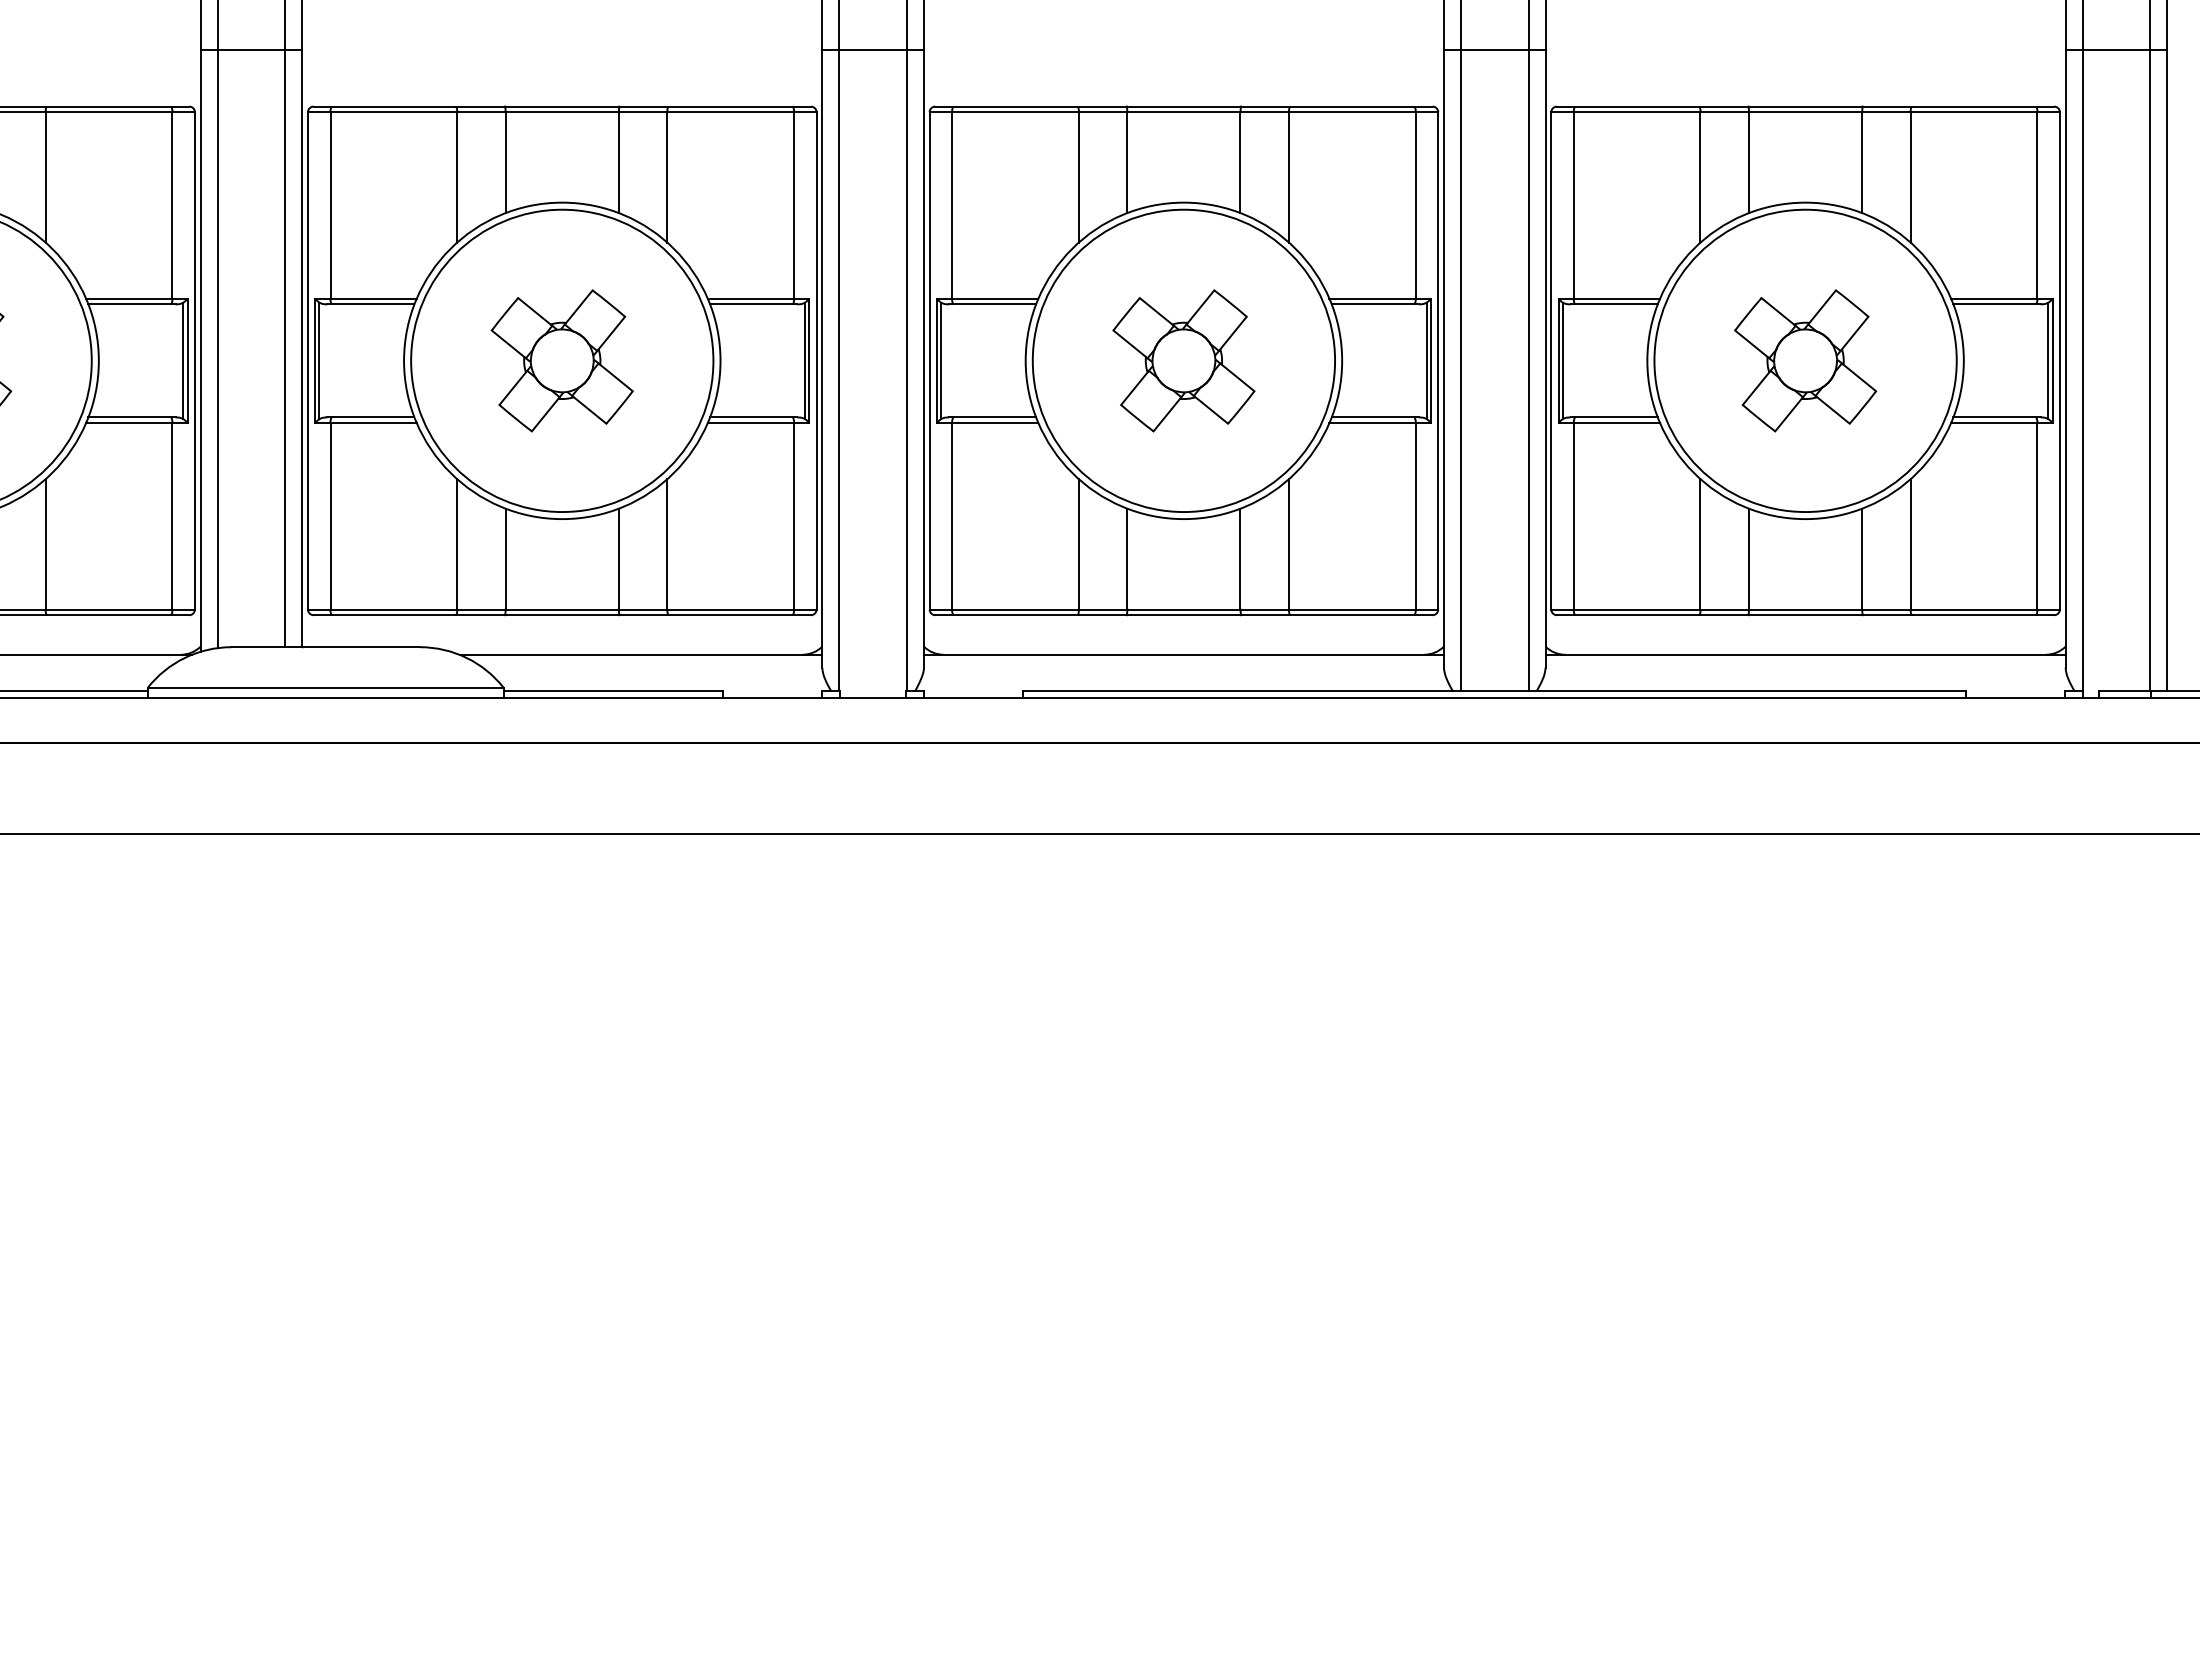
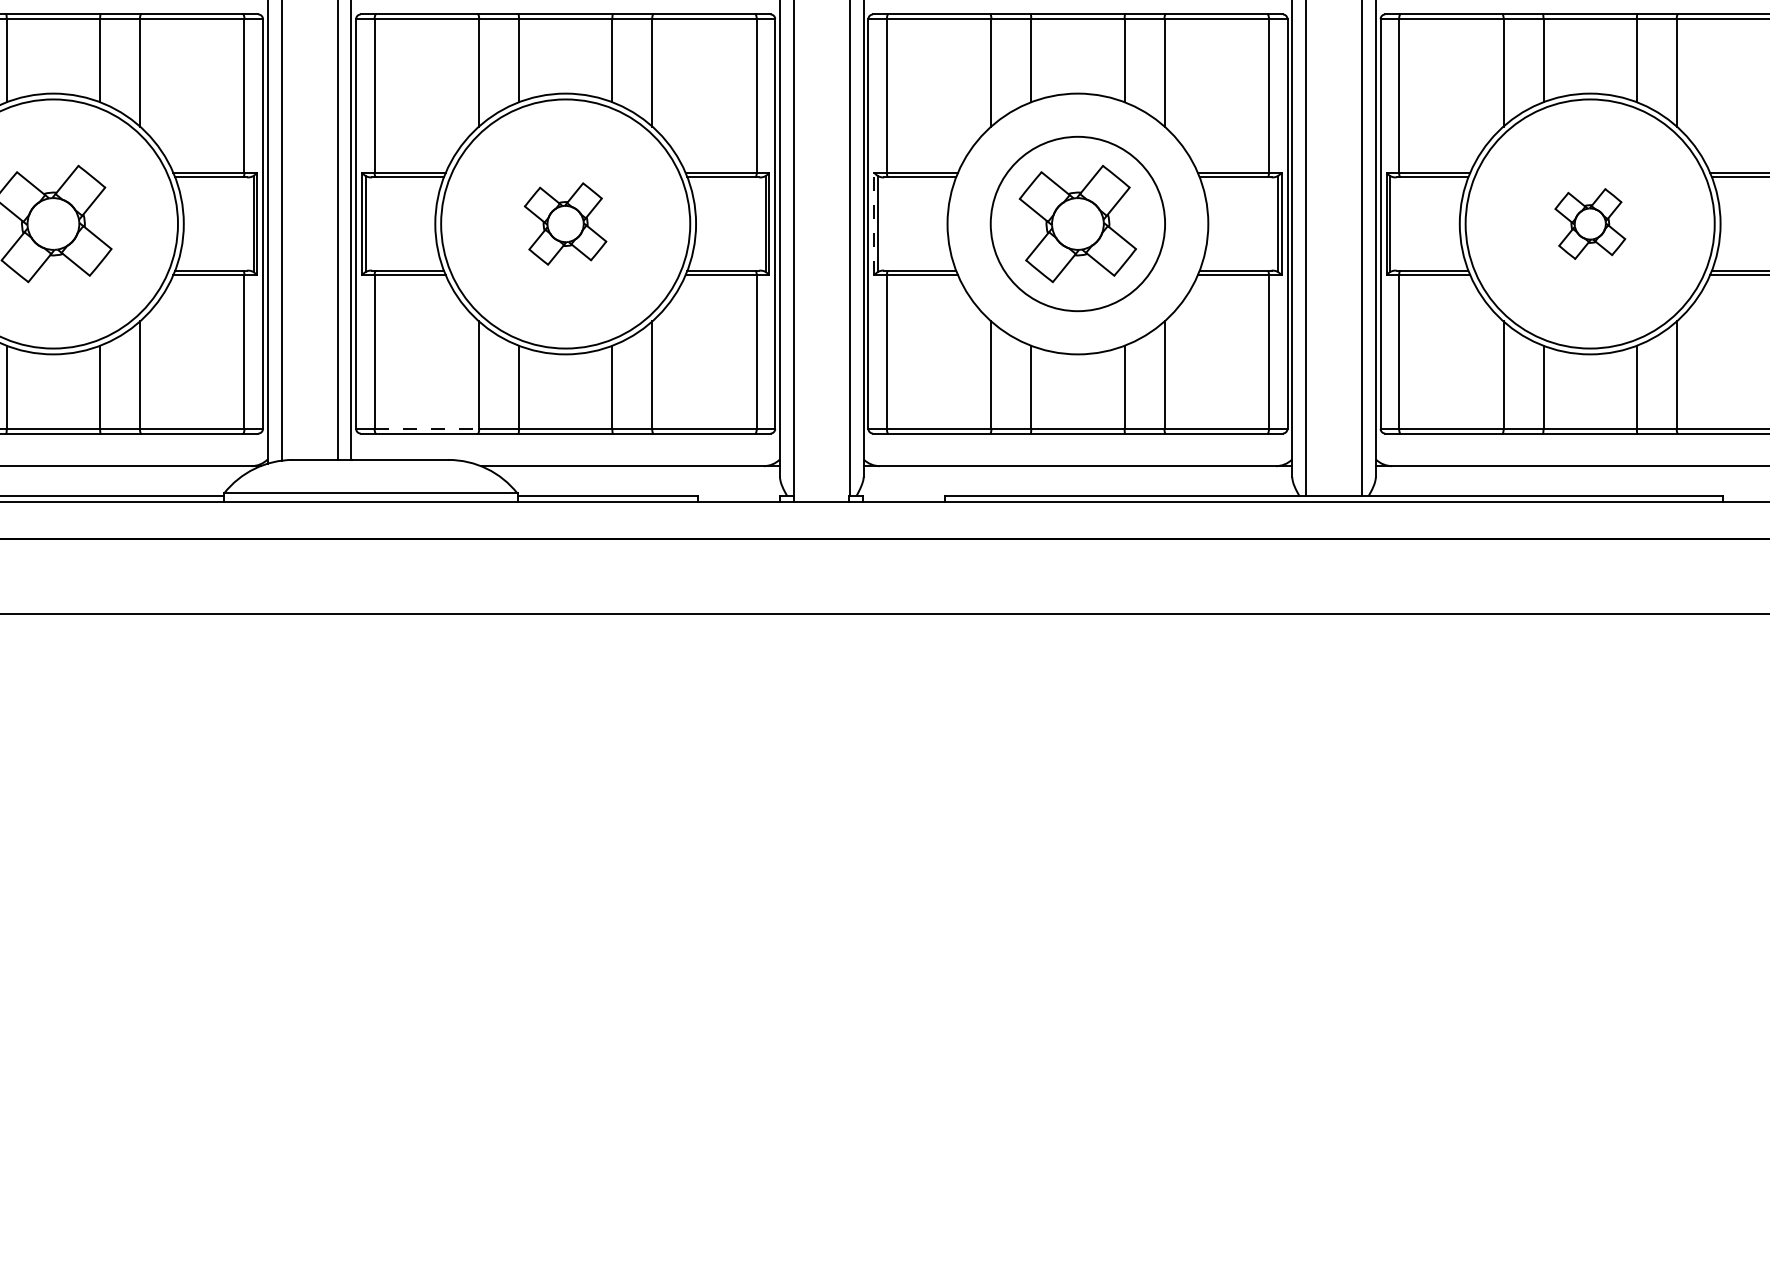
part: (561, 360) -> (565, 223), size x0.7
line: (936, 360) -> (874, 223), solid -> dashed
circle: (1183, 360) -> (1077, 223), size x0.7
part: (1805, 360) -> (1590, 223), size x0.6
line: (394, 609) -> (427, 428), solid -> dashed

